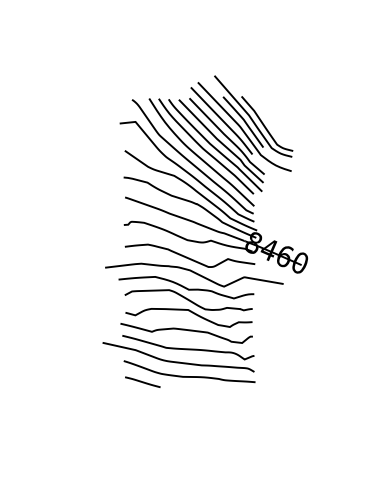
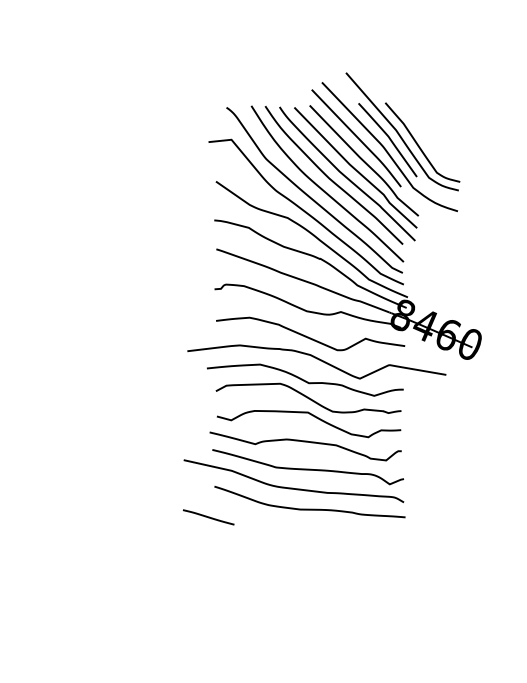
line: (142, 381) -> (208, 516), moved

